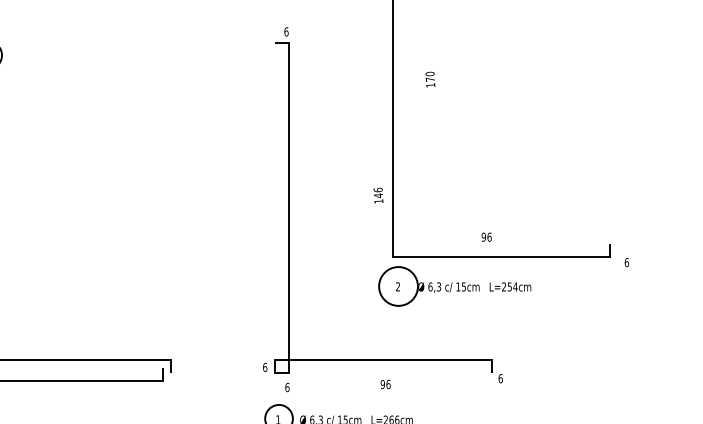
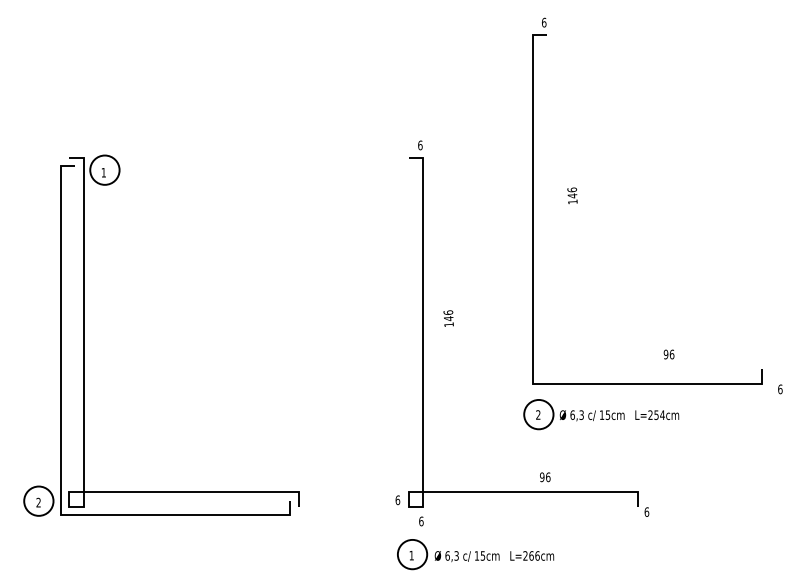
text: (430, 76) -> (572, 192), 170 -> 146
text: (378, 195) -> (448, 318), moved
text: (486, 237) -> (668, 354), moved
circle: (398, 286) -> (538, 414), size x0.71
text: (385, 384) -> (545, 477), moved

